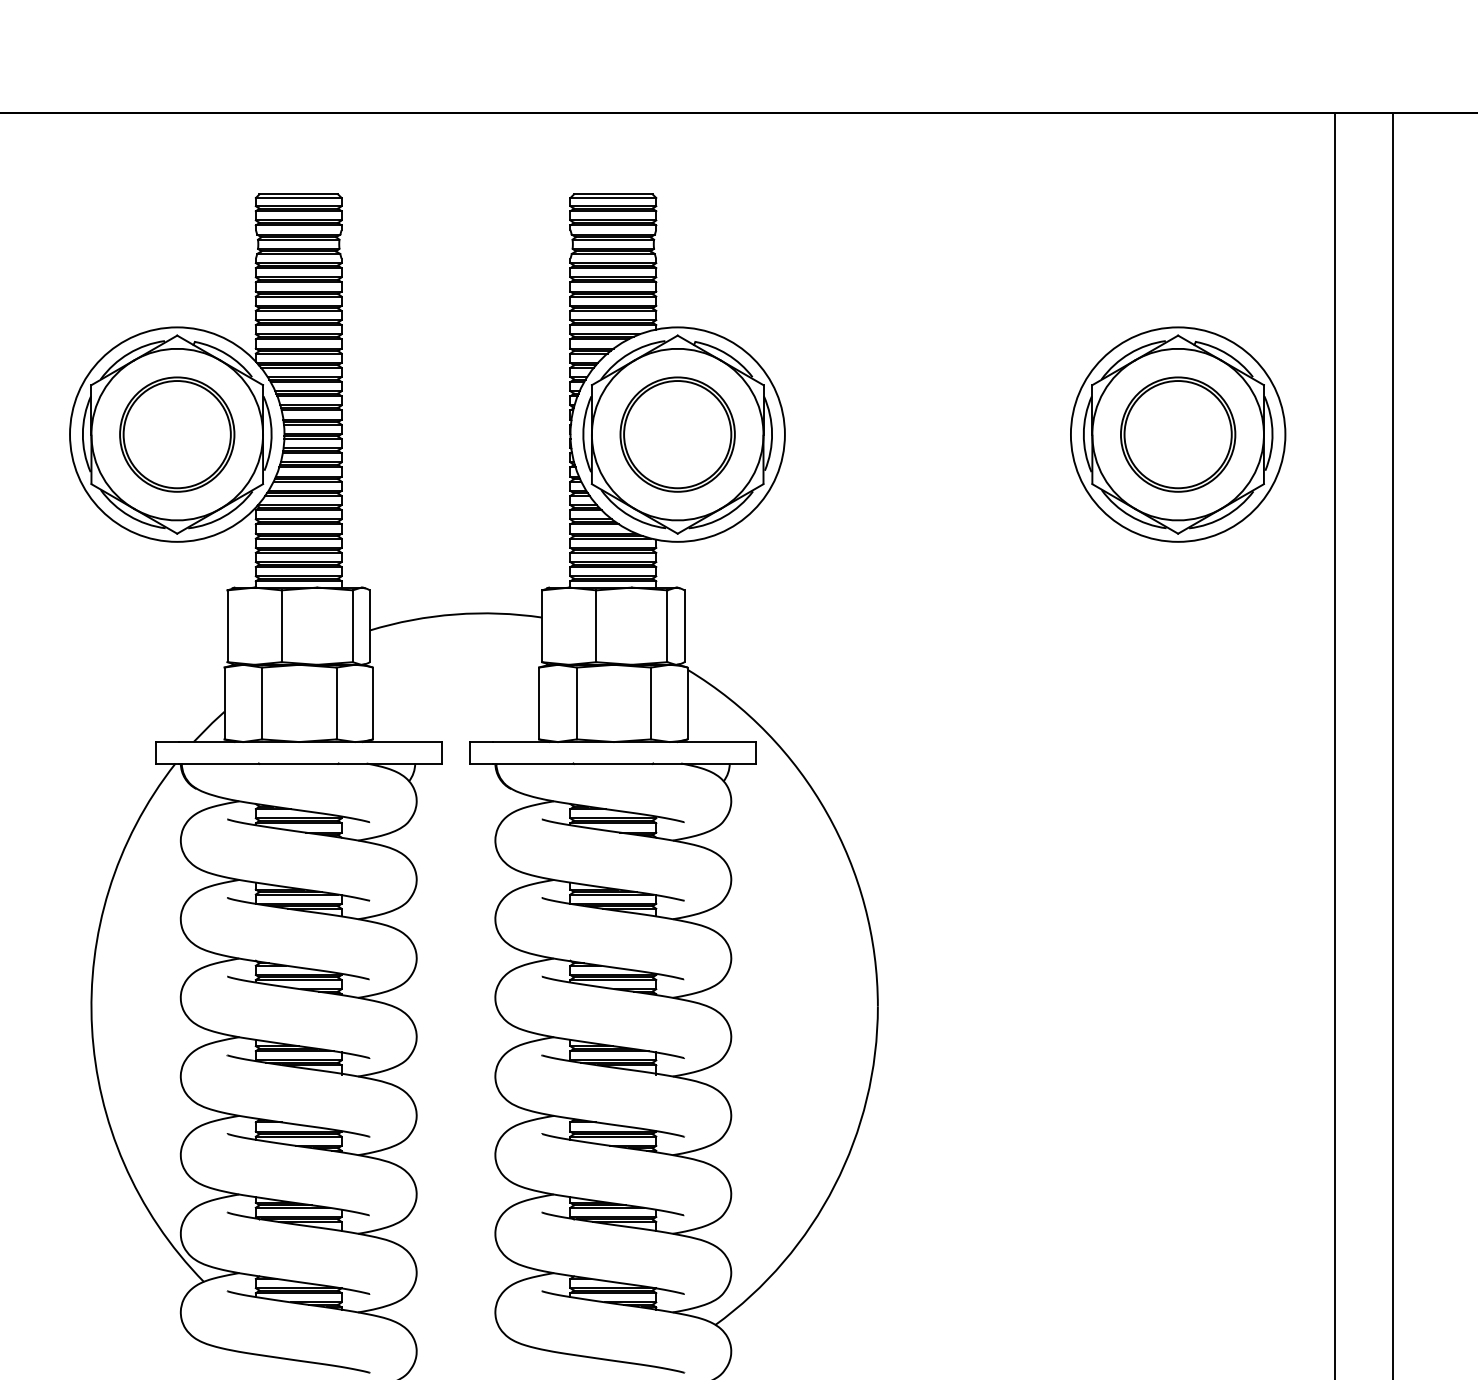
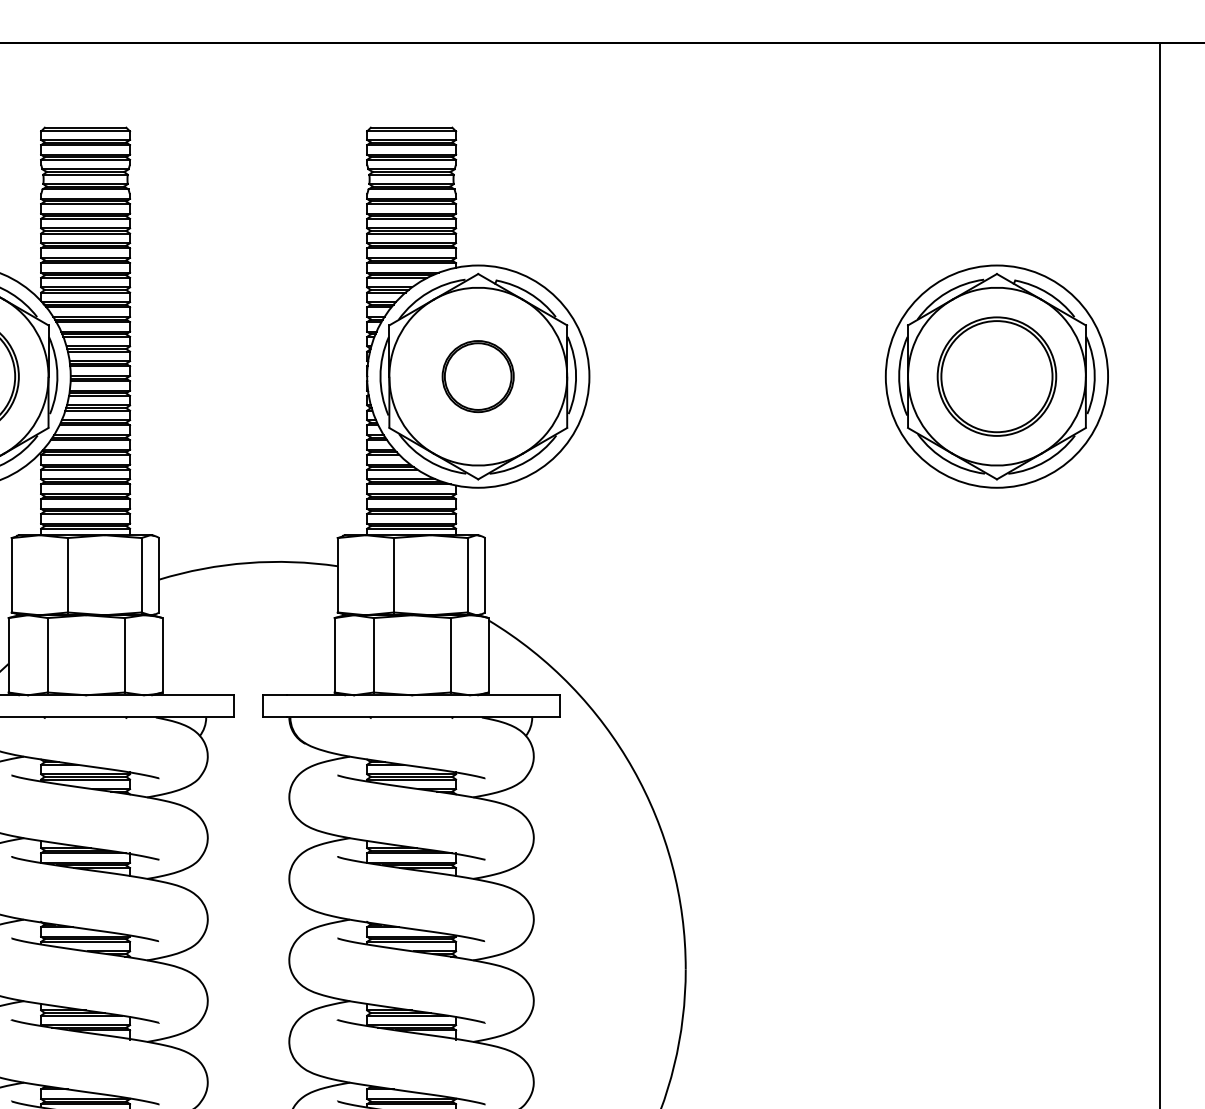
part: (677, 434) -> (478, 376), size x0.6

